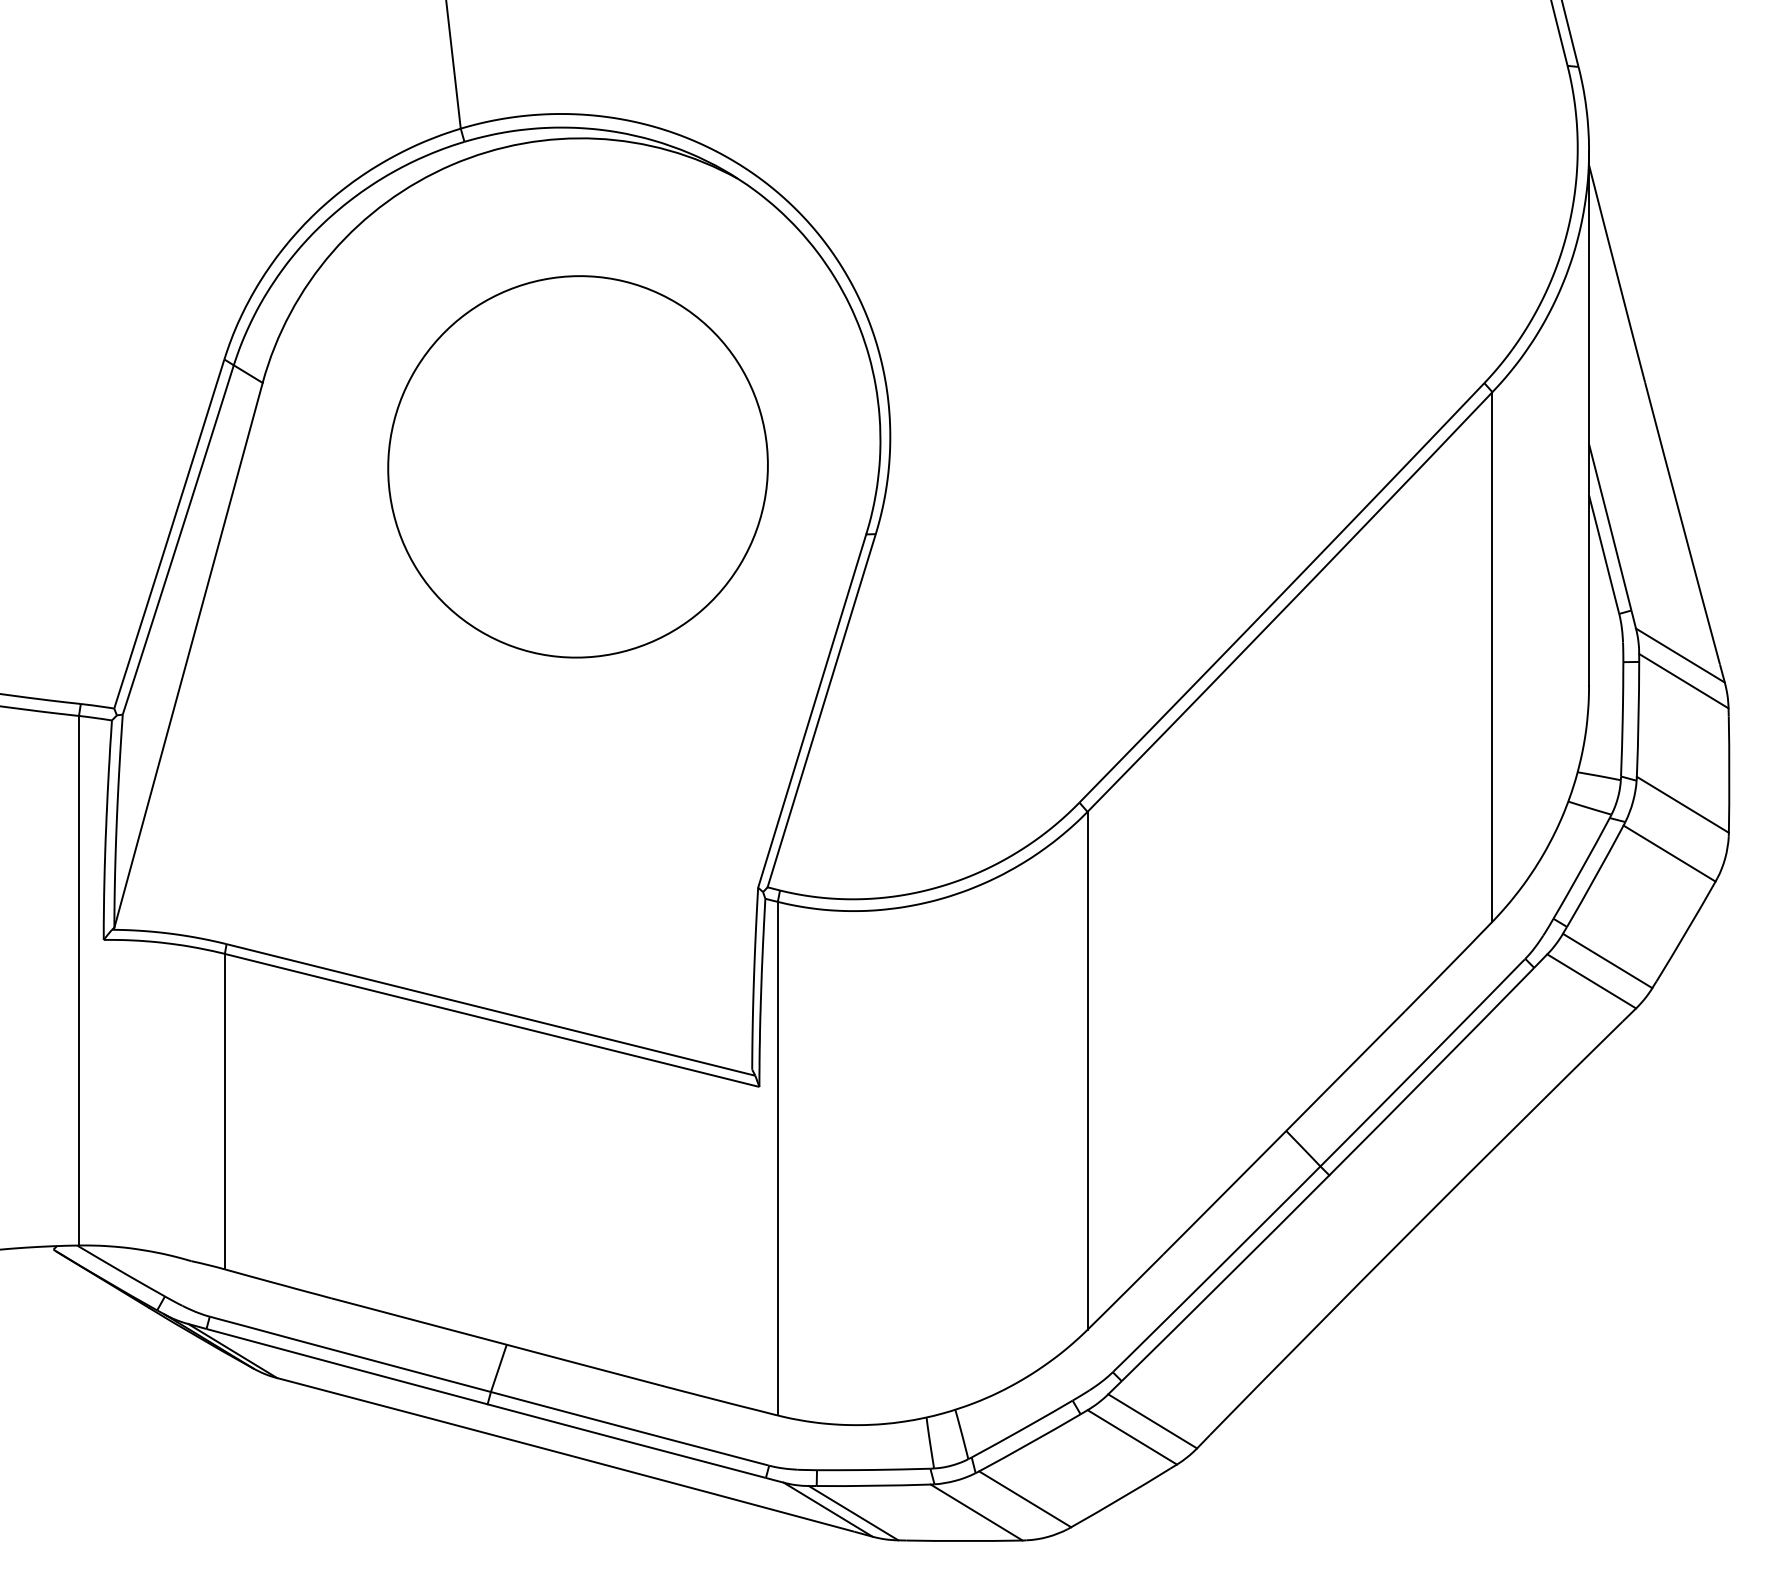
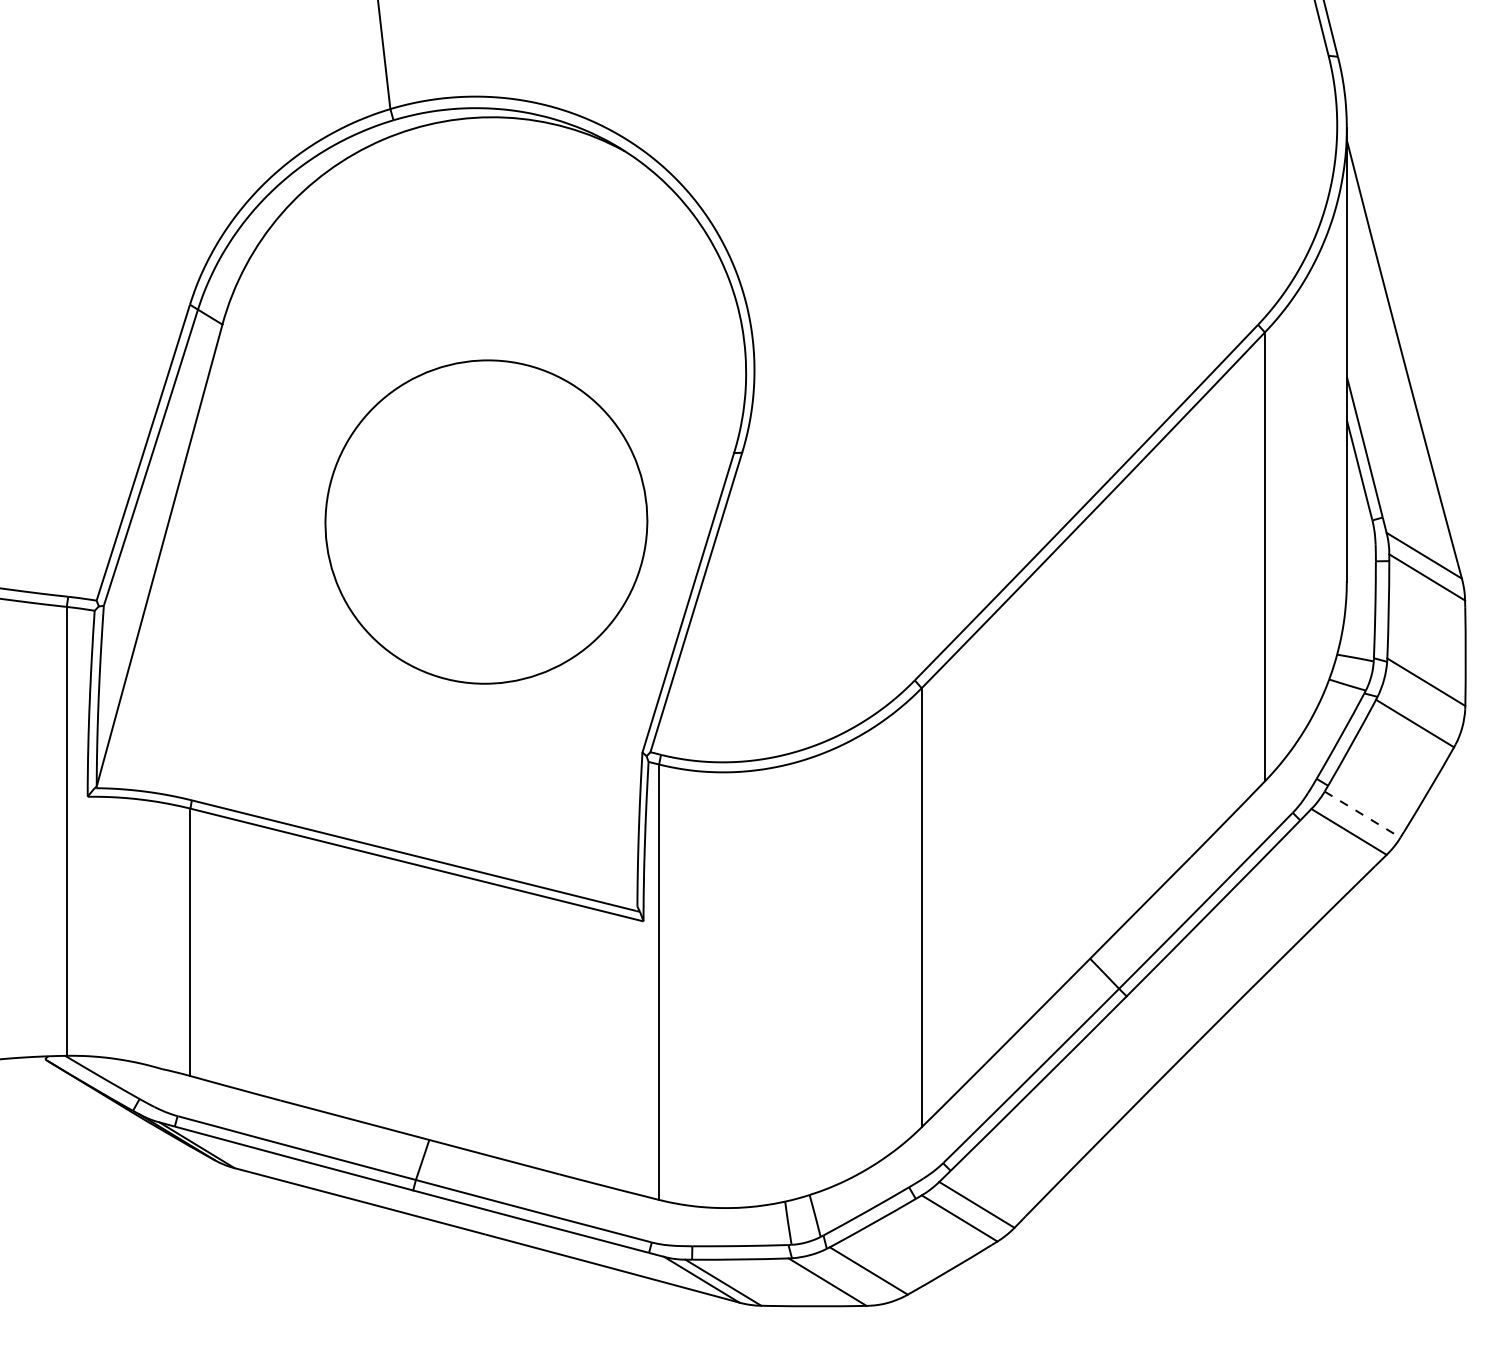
part: (577, 466) -> (485, 521), moved
line: (1608, 961) -> (1363, 815), solid -> dashed

